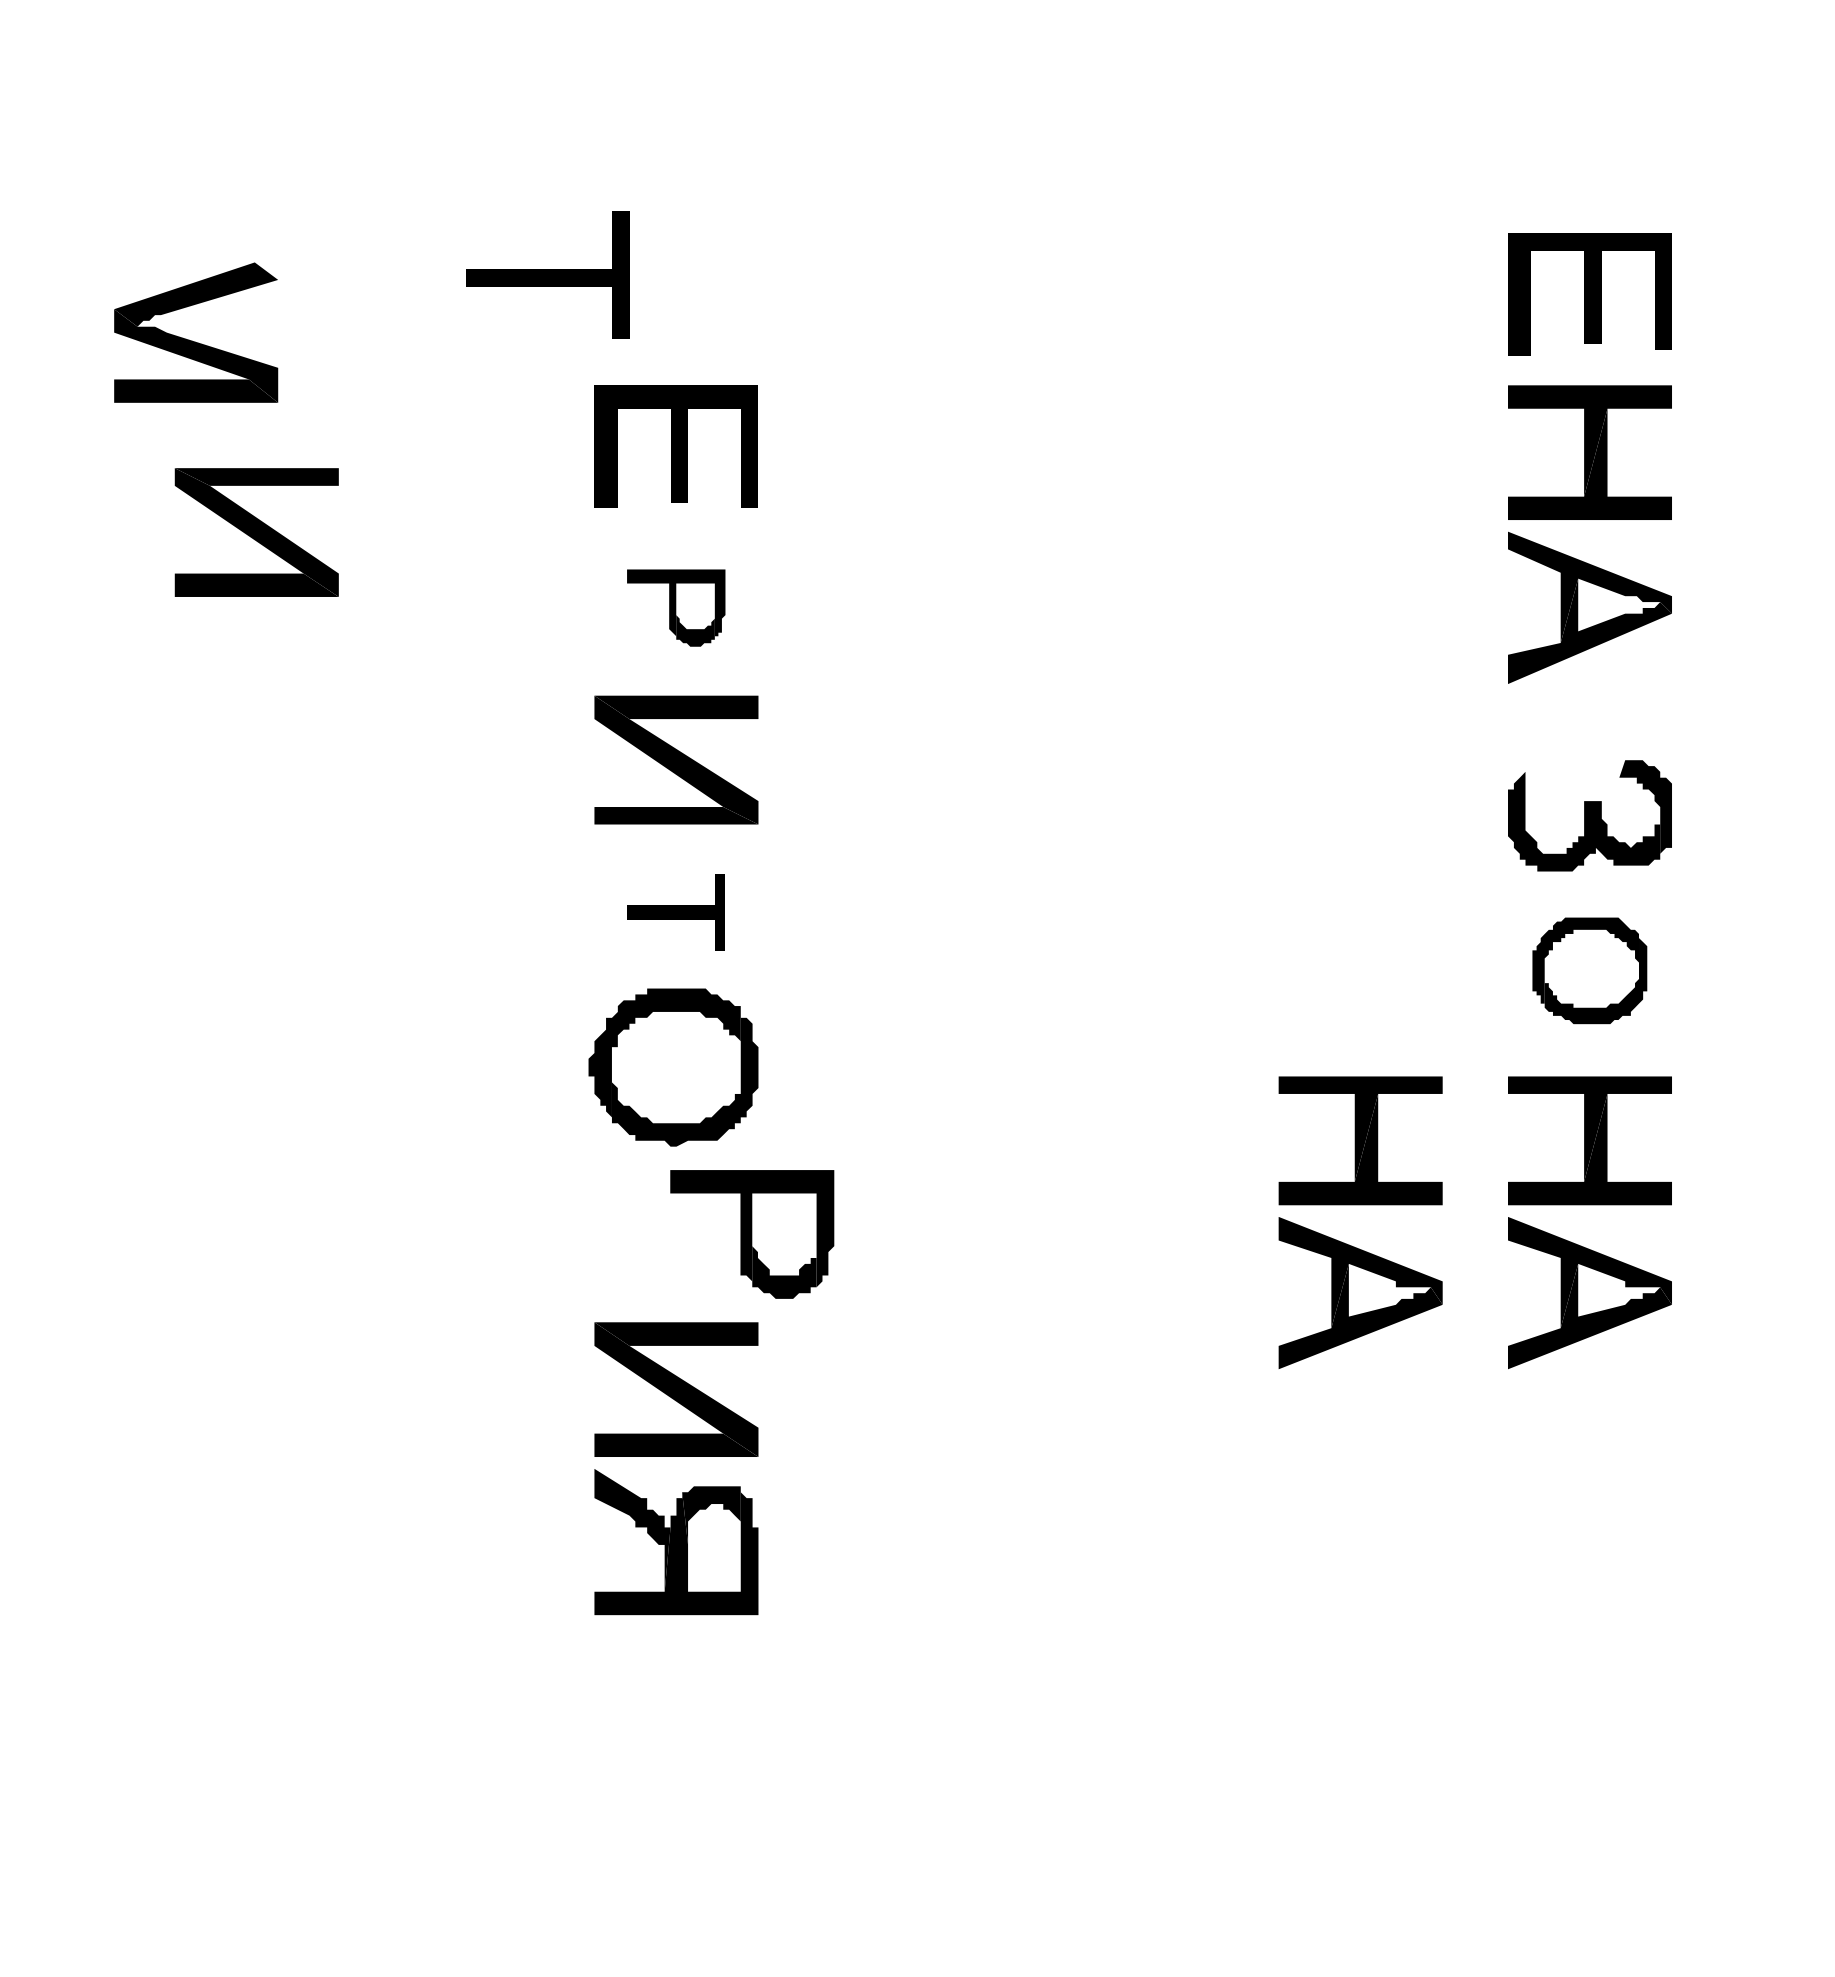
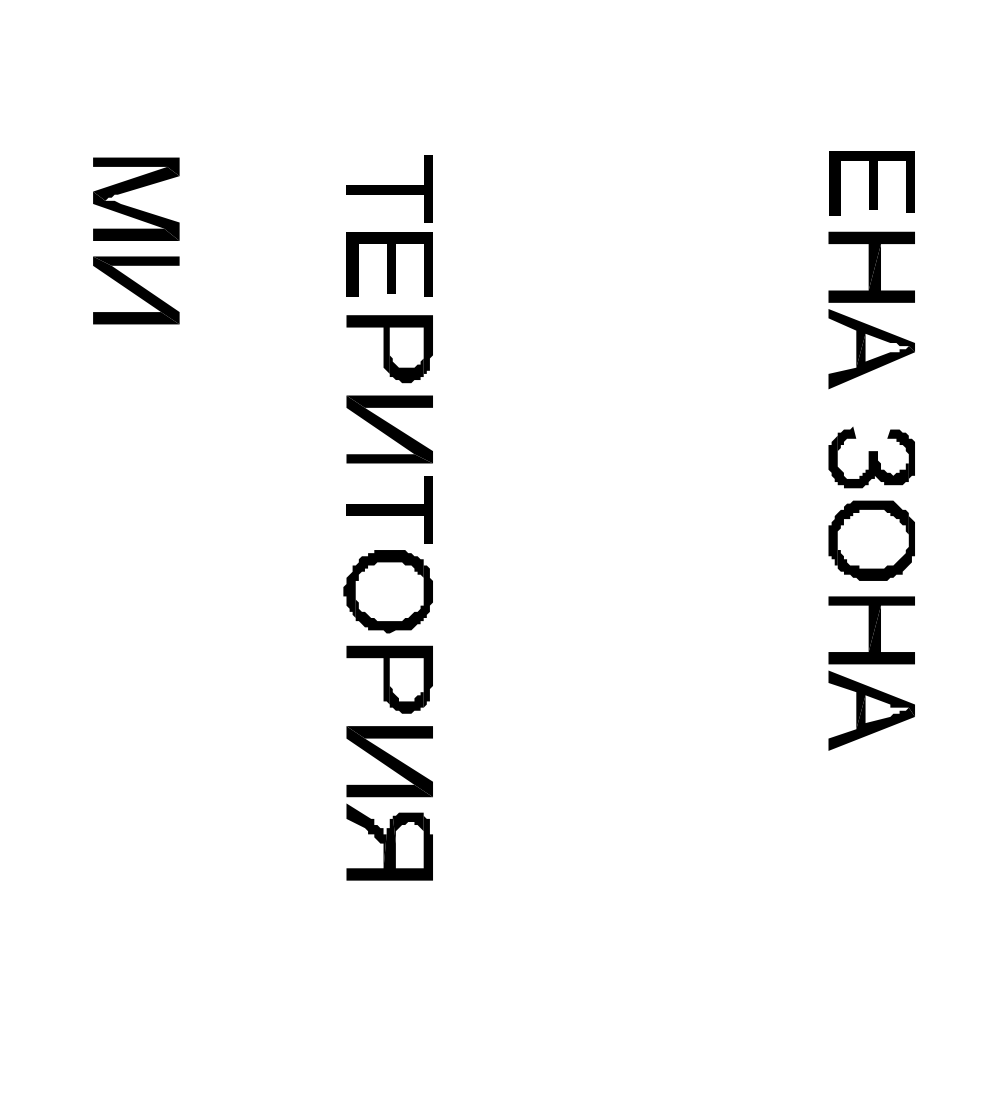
fill: (196, 261) -> (136, 166), added
part: (547, 274) -> (389, 188), moved
part: (257, 532) -> (136, 290), moved
part: (675, 608) -> (389, 349), size x1.67
fill: (1542, 782) -> (846, 441), added
part: (675, 911) -> (389, 509), size x1.67
part: (1589, 970) -> (871, 540), size x1.43
part: (1360, 1205) -> (750, 664), removed
part: (751, 1233) -> (389, 679), moved

